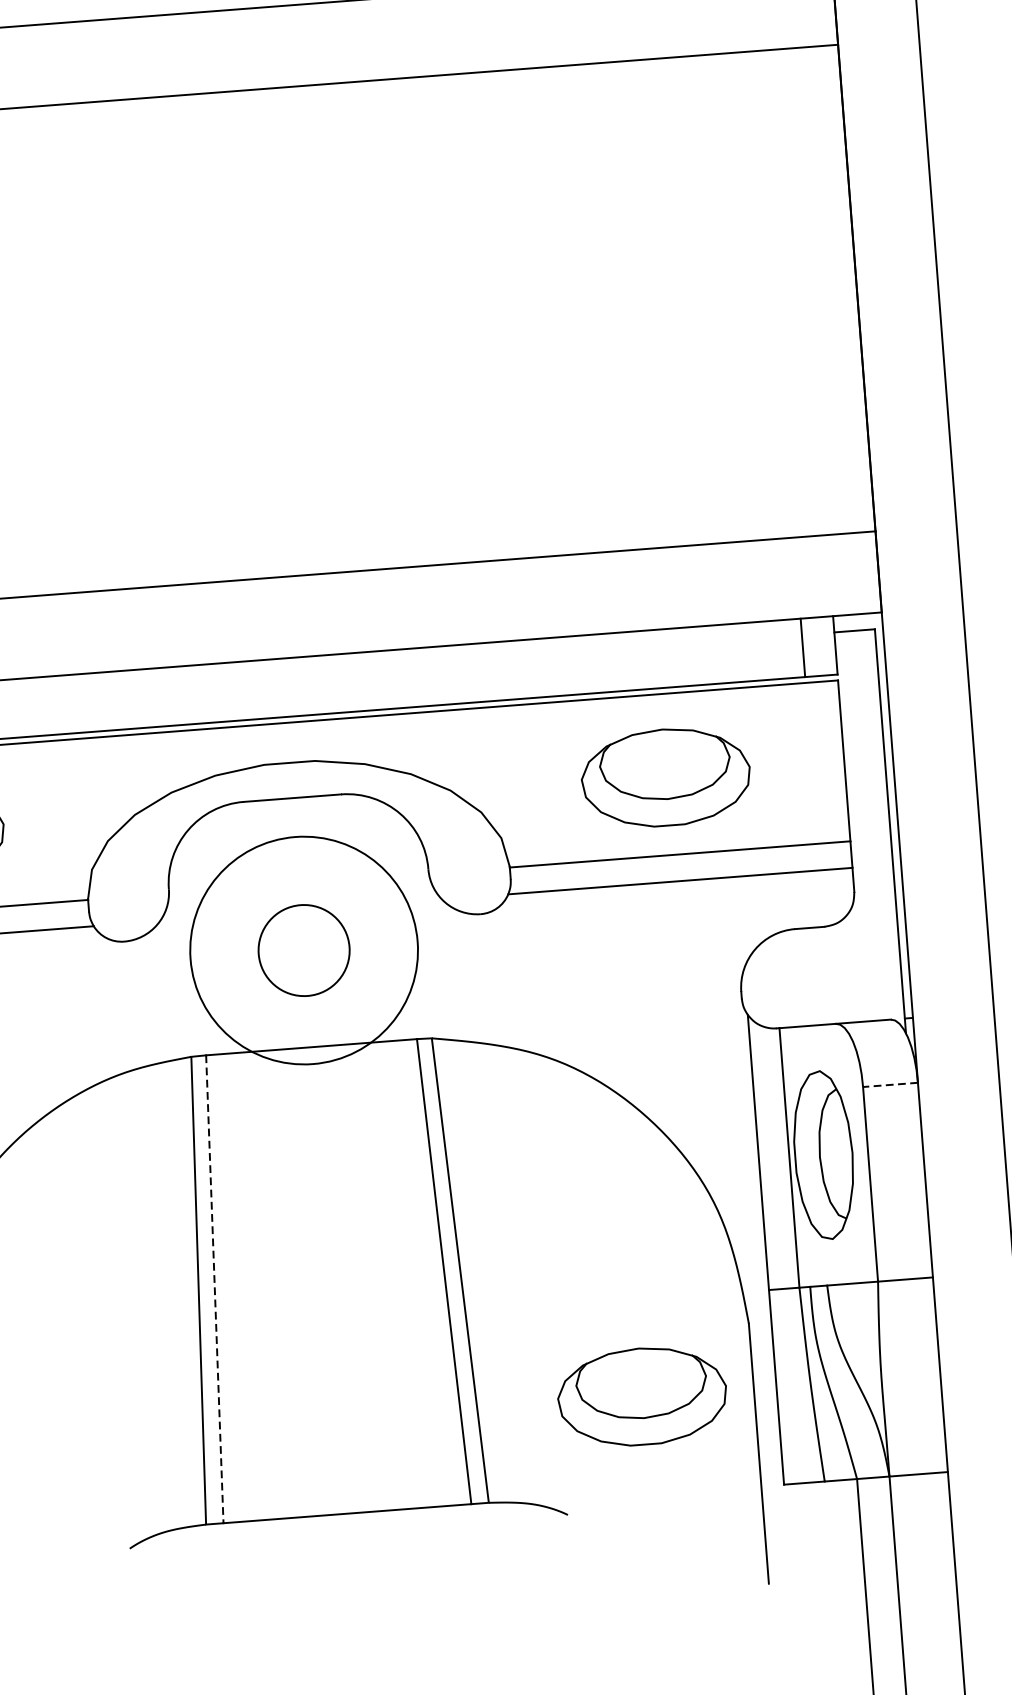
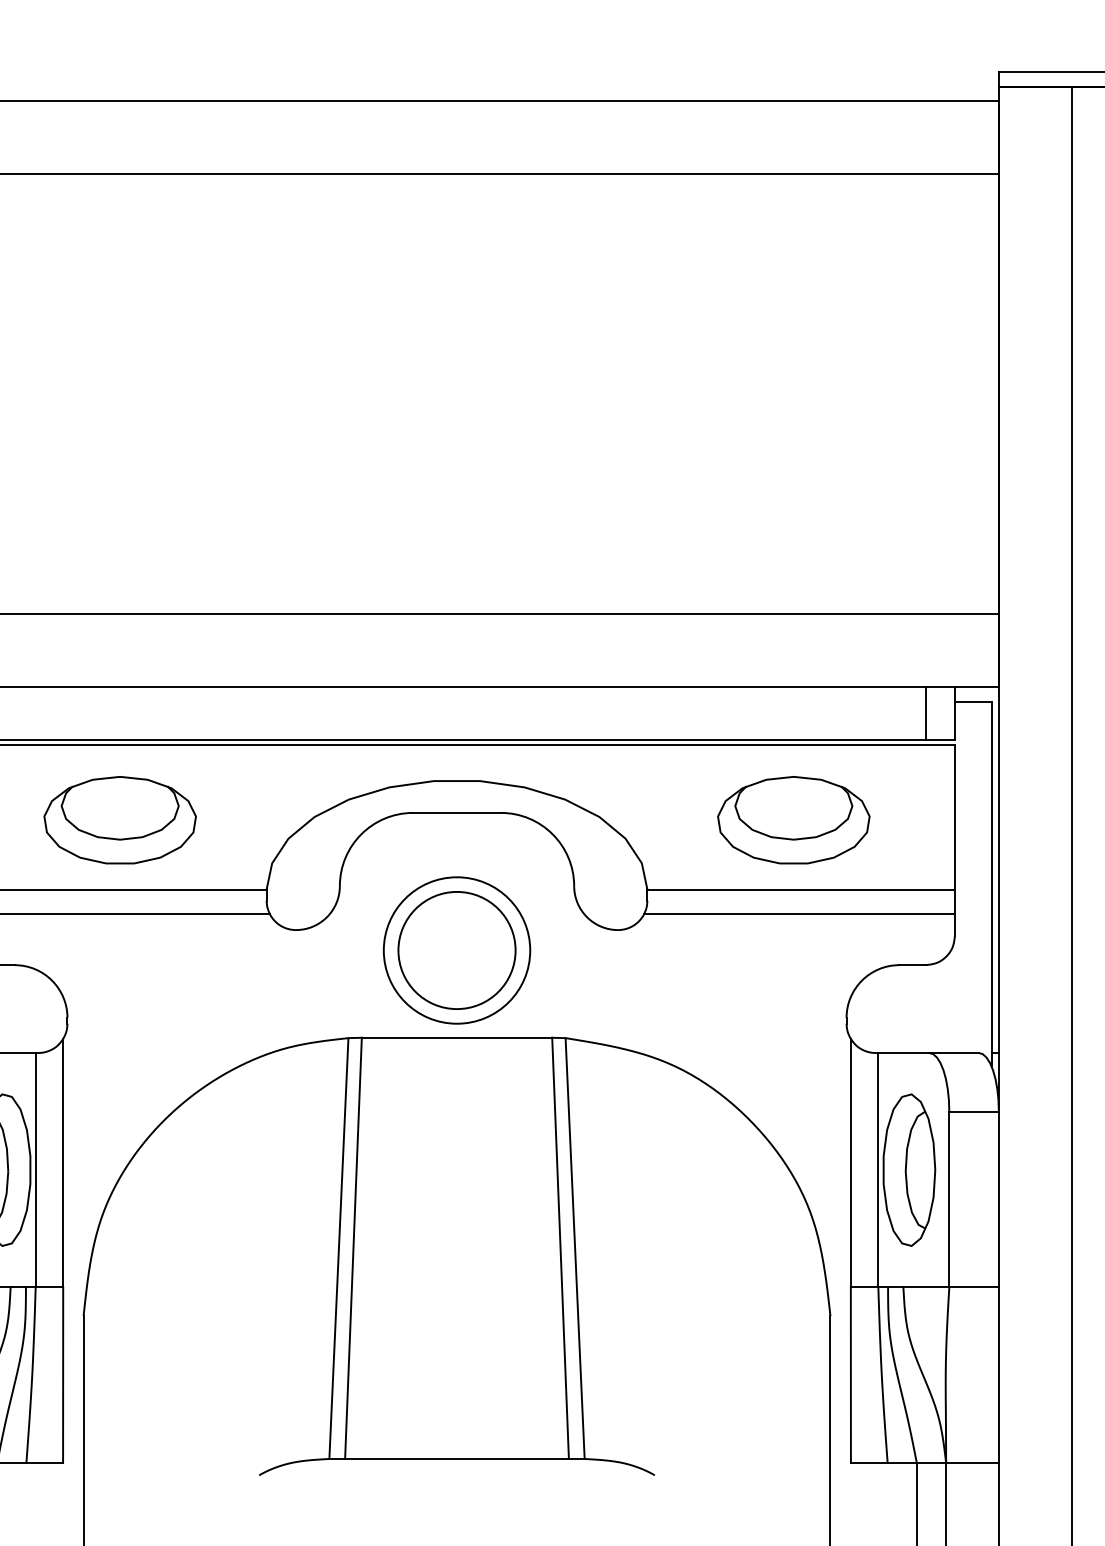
circle: (303, 950) -> (456, 950), size x0.71
circle: (303, 950) -> (456, 950), size x1.43
line: (890, 1084) -> (974, 1111), dashed -> solid
line: (214, 1289) -> (353, 1248), dashed -> solid
part: (642, 1396) -> (729, 1374), removed

